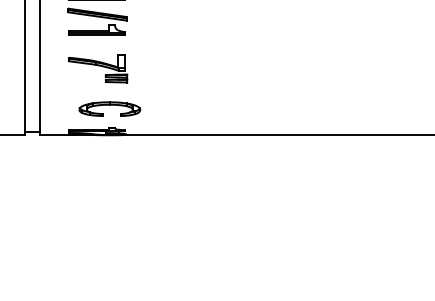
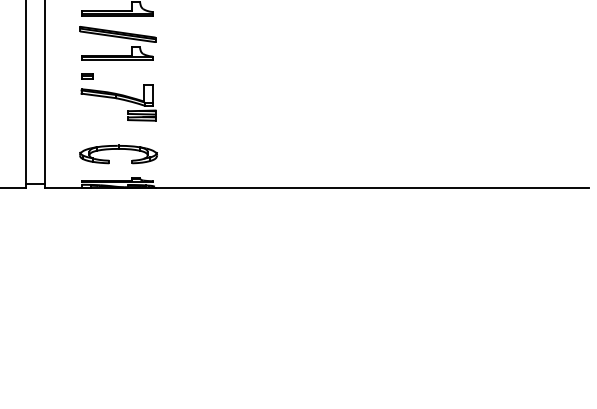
part: (73, 47) -> (87, 76), added
part: (109, 109) -> (118, 154), moved

